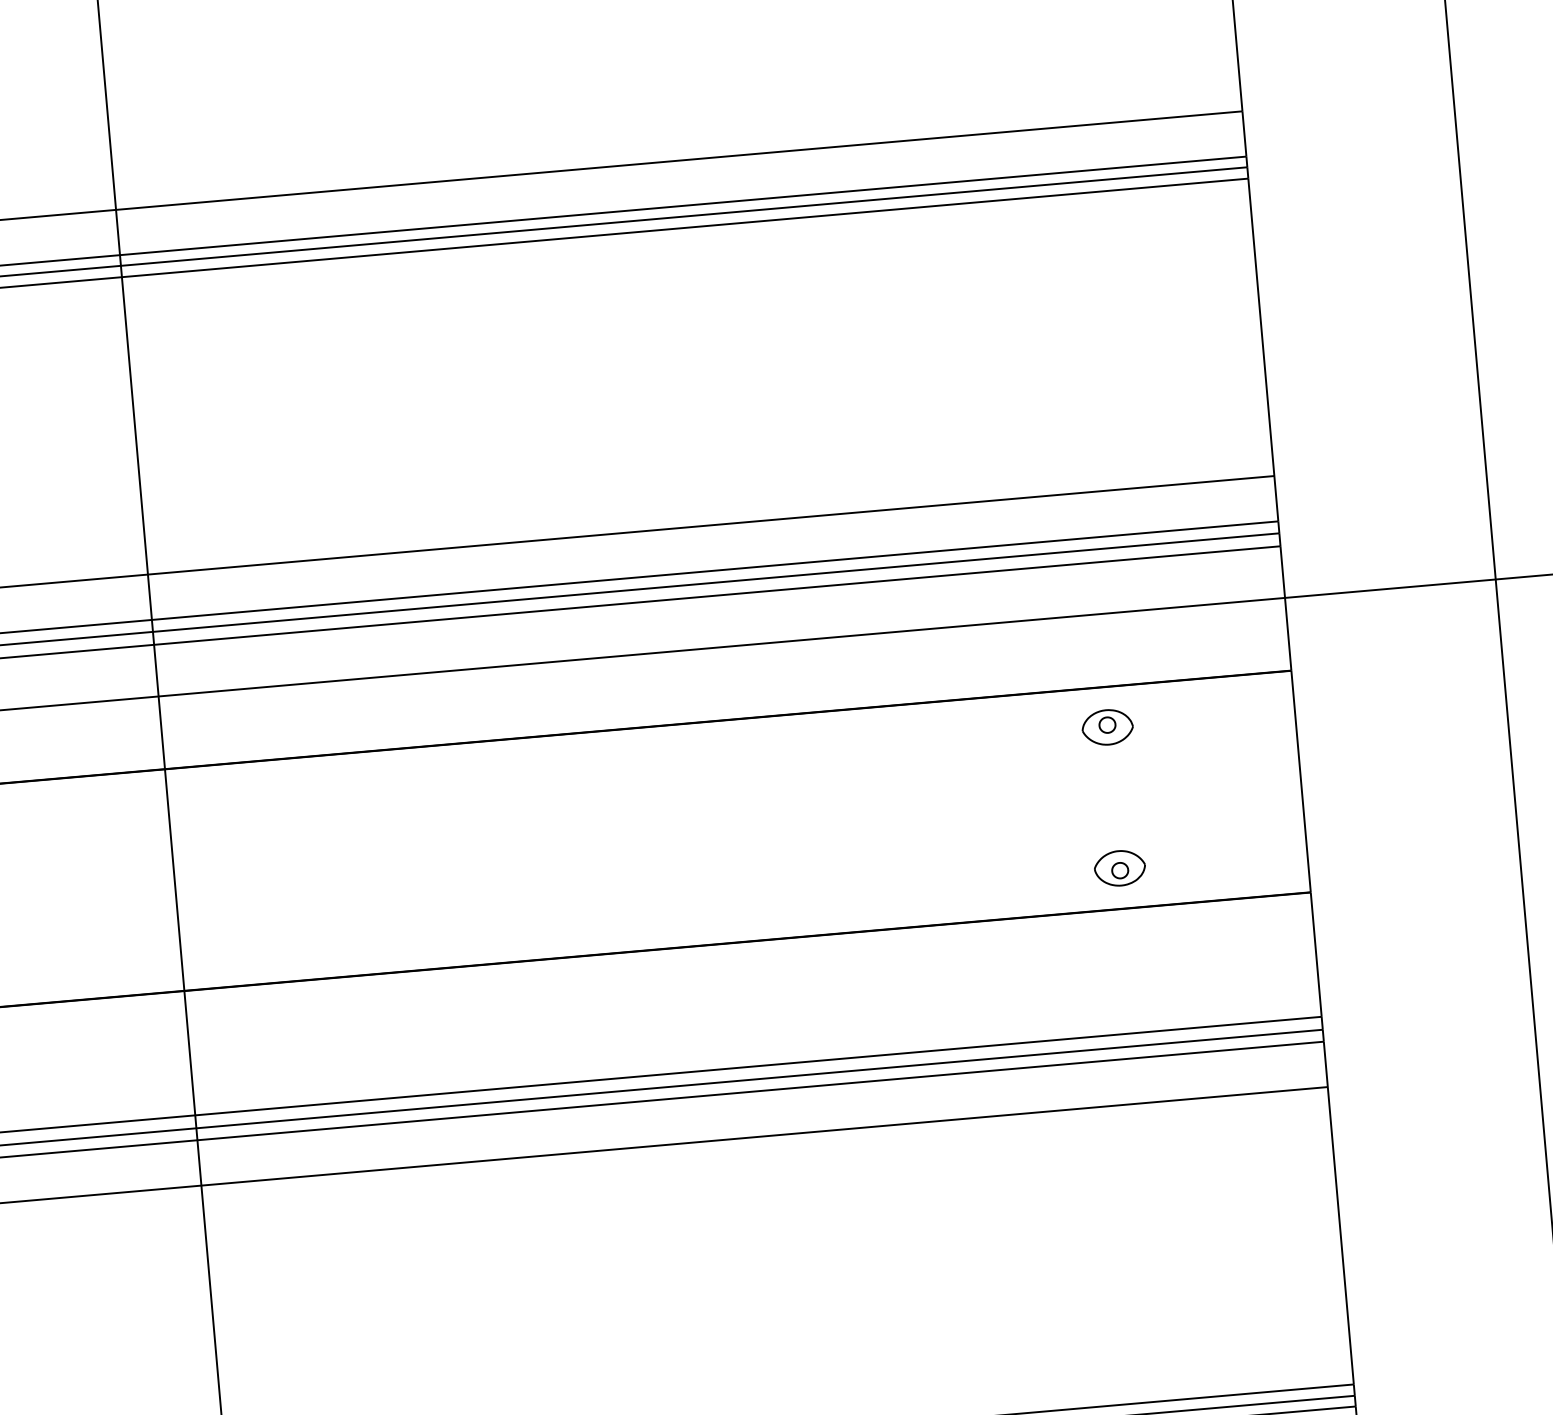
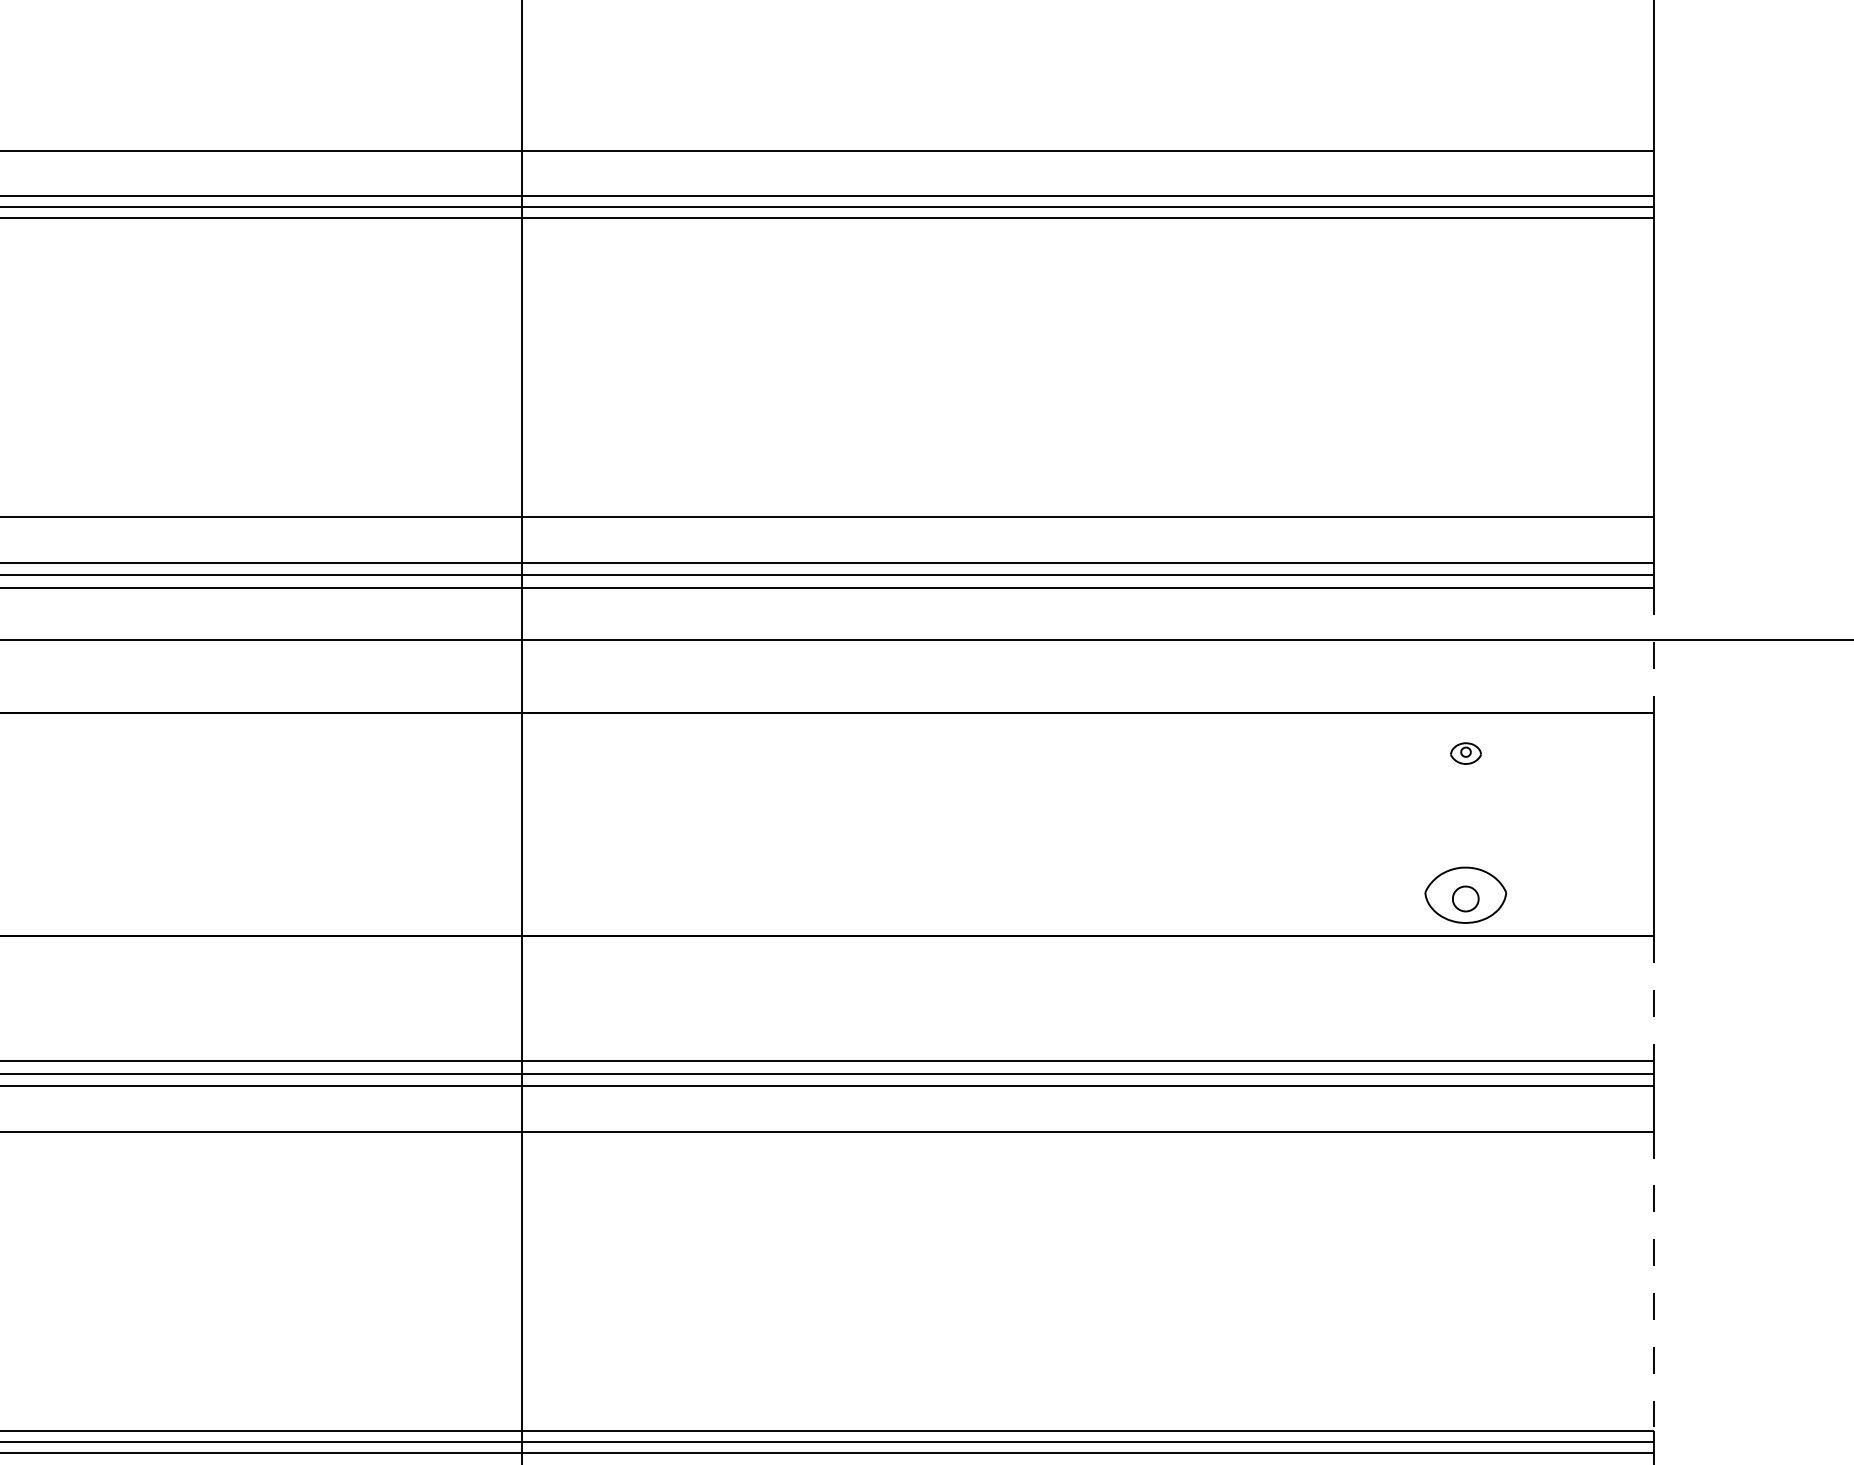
line: (1286, 609) -> (1654, 651), solid -> dashed
part: (1107, 727) -> (1465, 753), size x0.6
part: (1120, 868) -> (1466, 895), size x1.6
line: (1316, 955) -> (1654, 999), solid -> dashed
line: (1341, 1236) -> (1654, 1281), solid -> dashed

